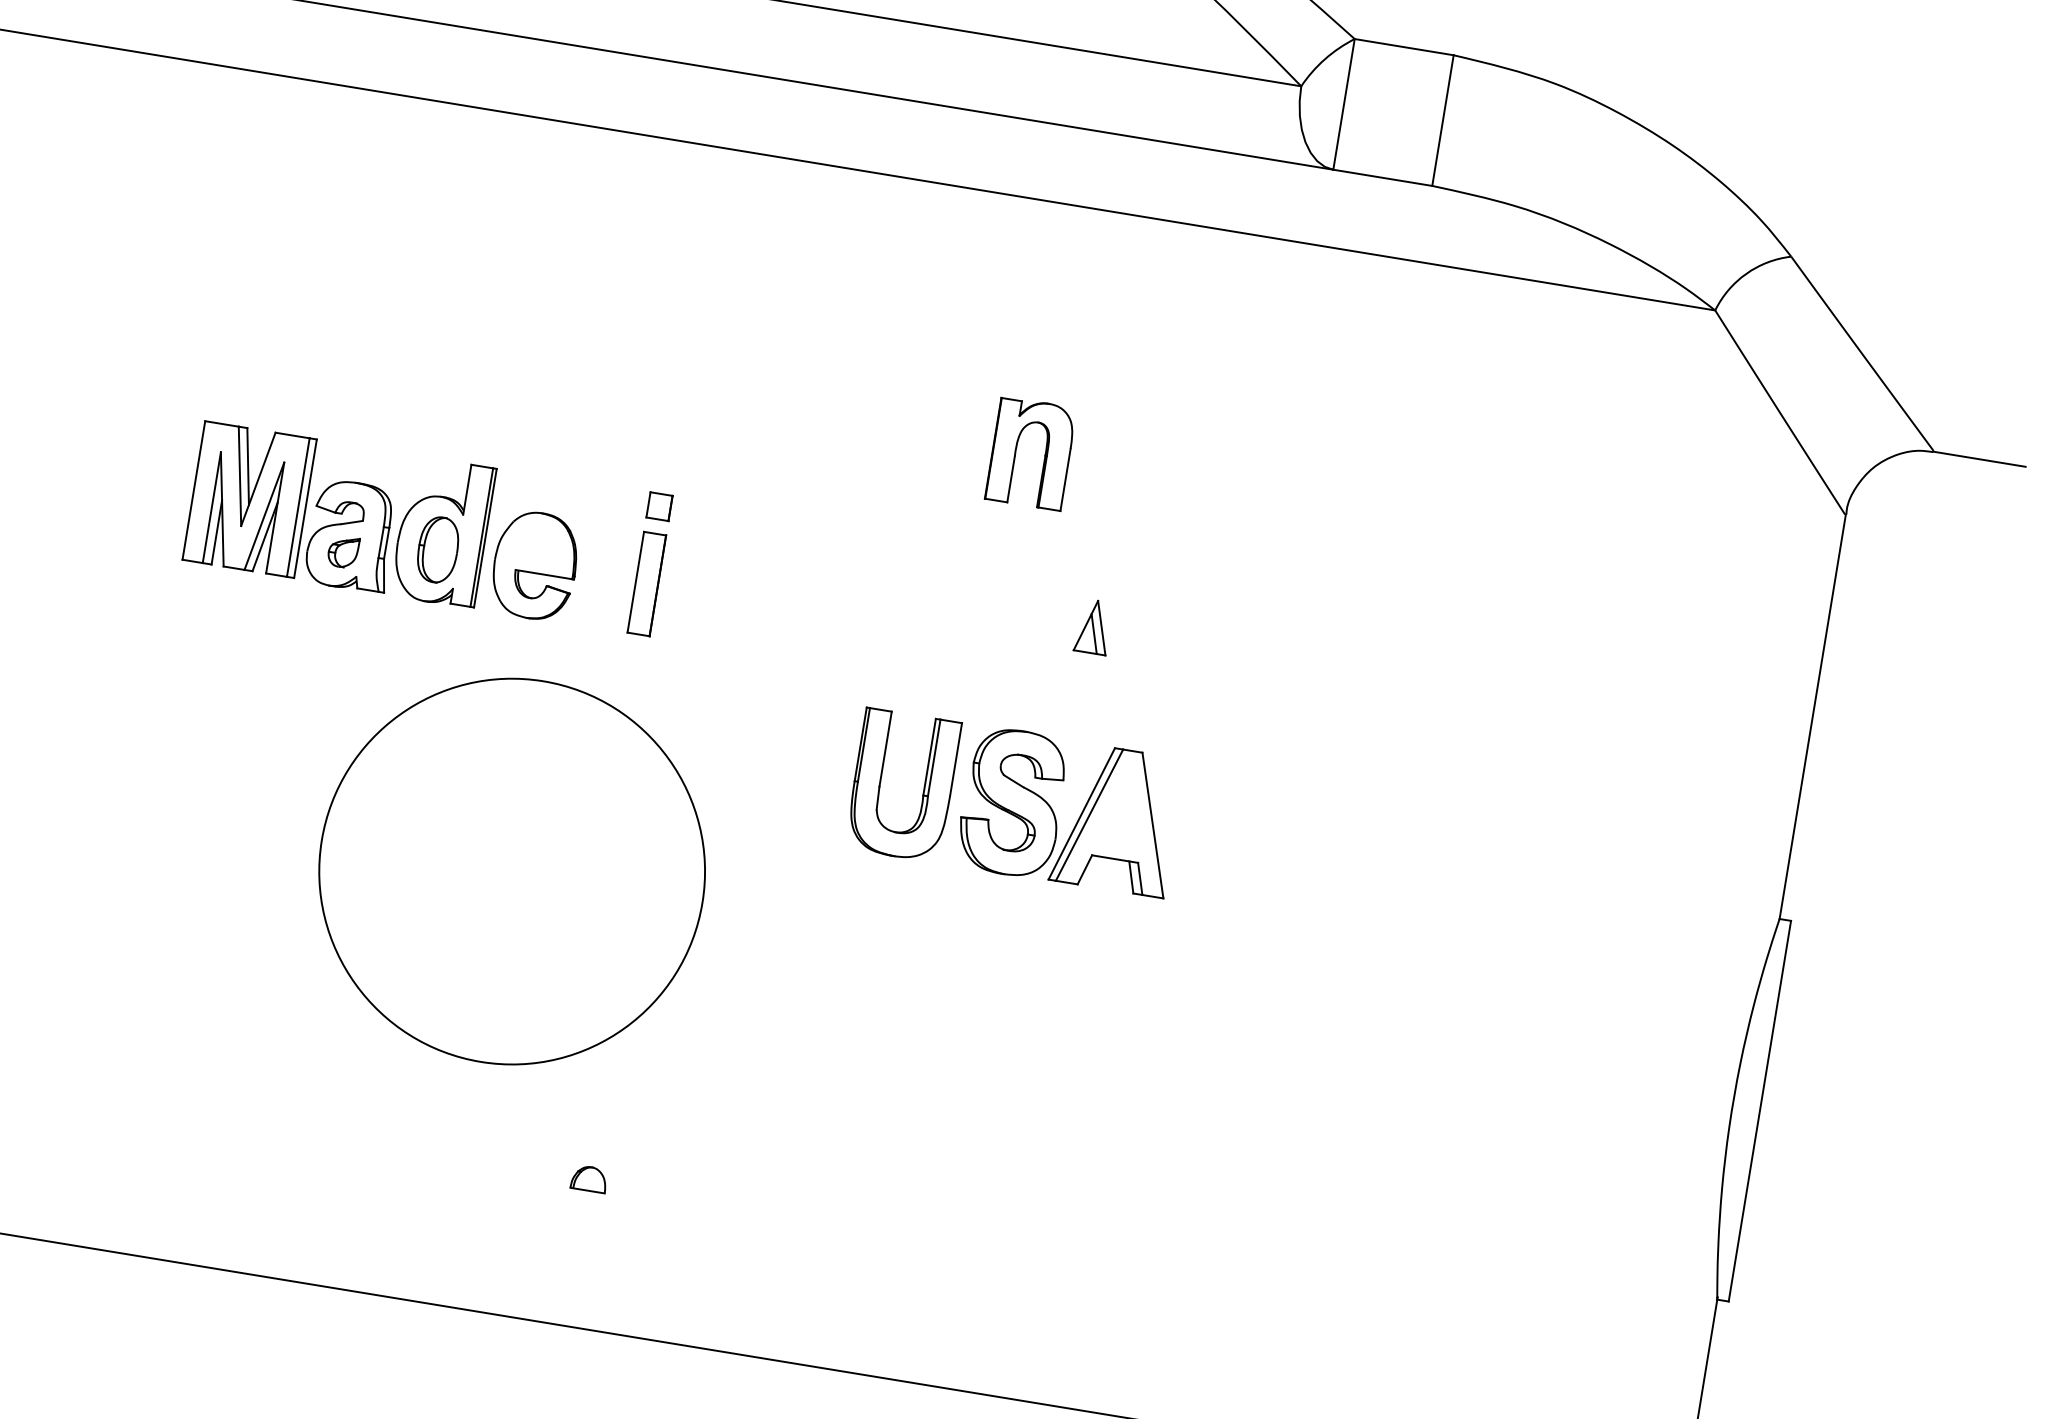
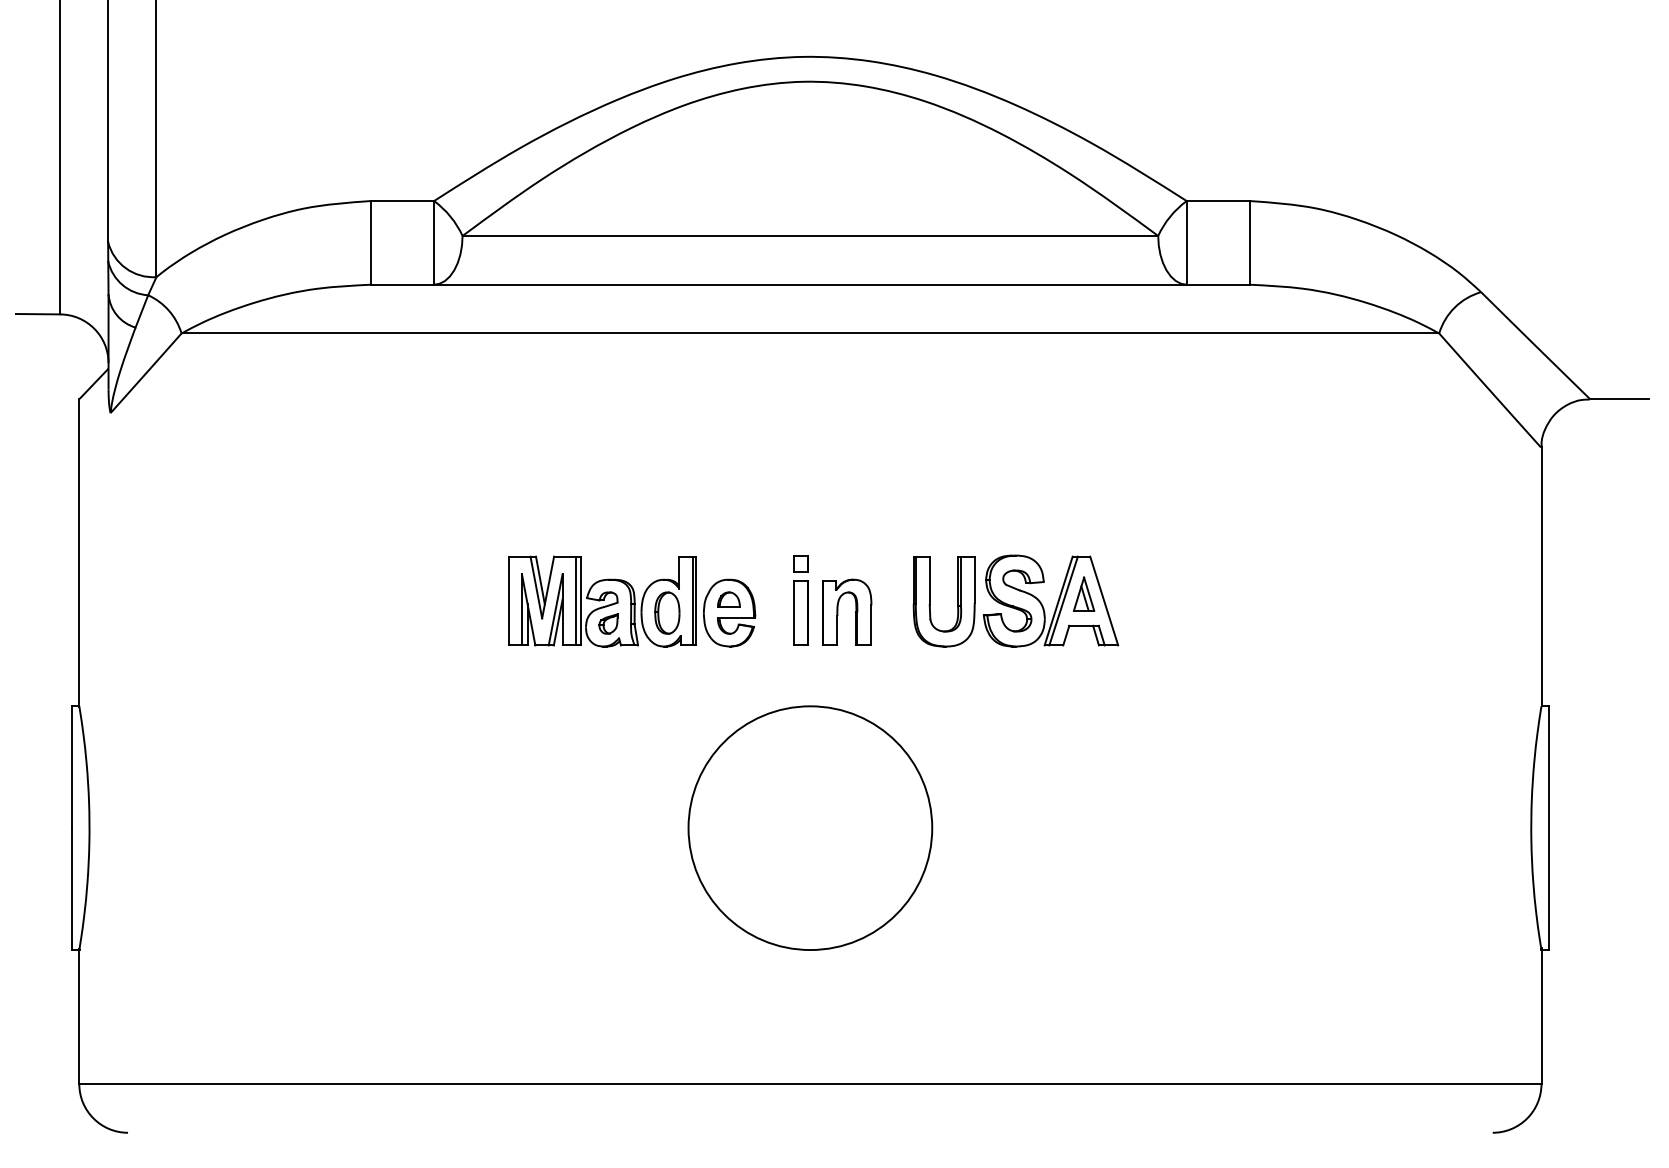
part: (1044, 454) -> (855, 611), moved
part: (1014, 802) -> (1015, 600), moved
circle: (512, 870) -> (810, 827), moved
part: (588, 1178) -> (728, 599), moved

